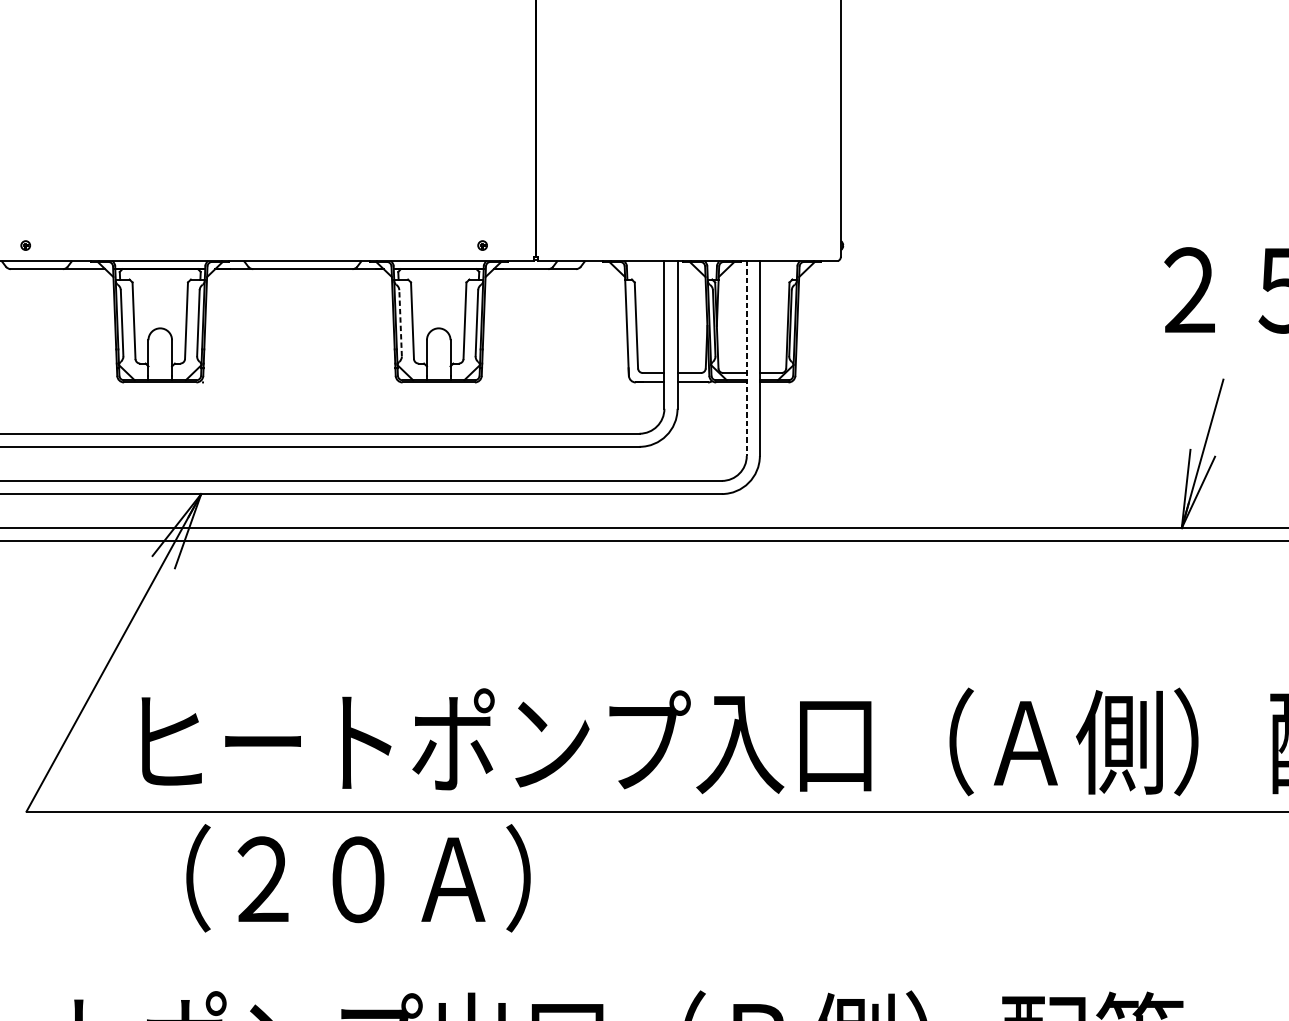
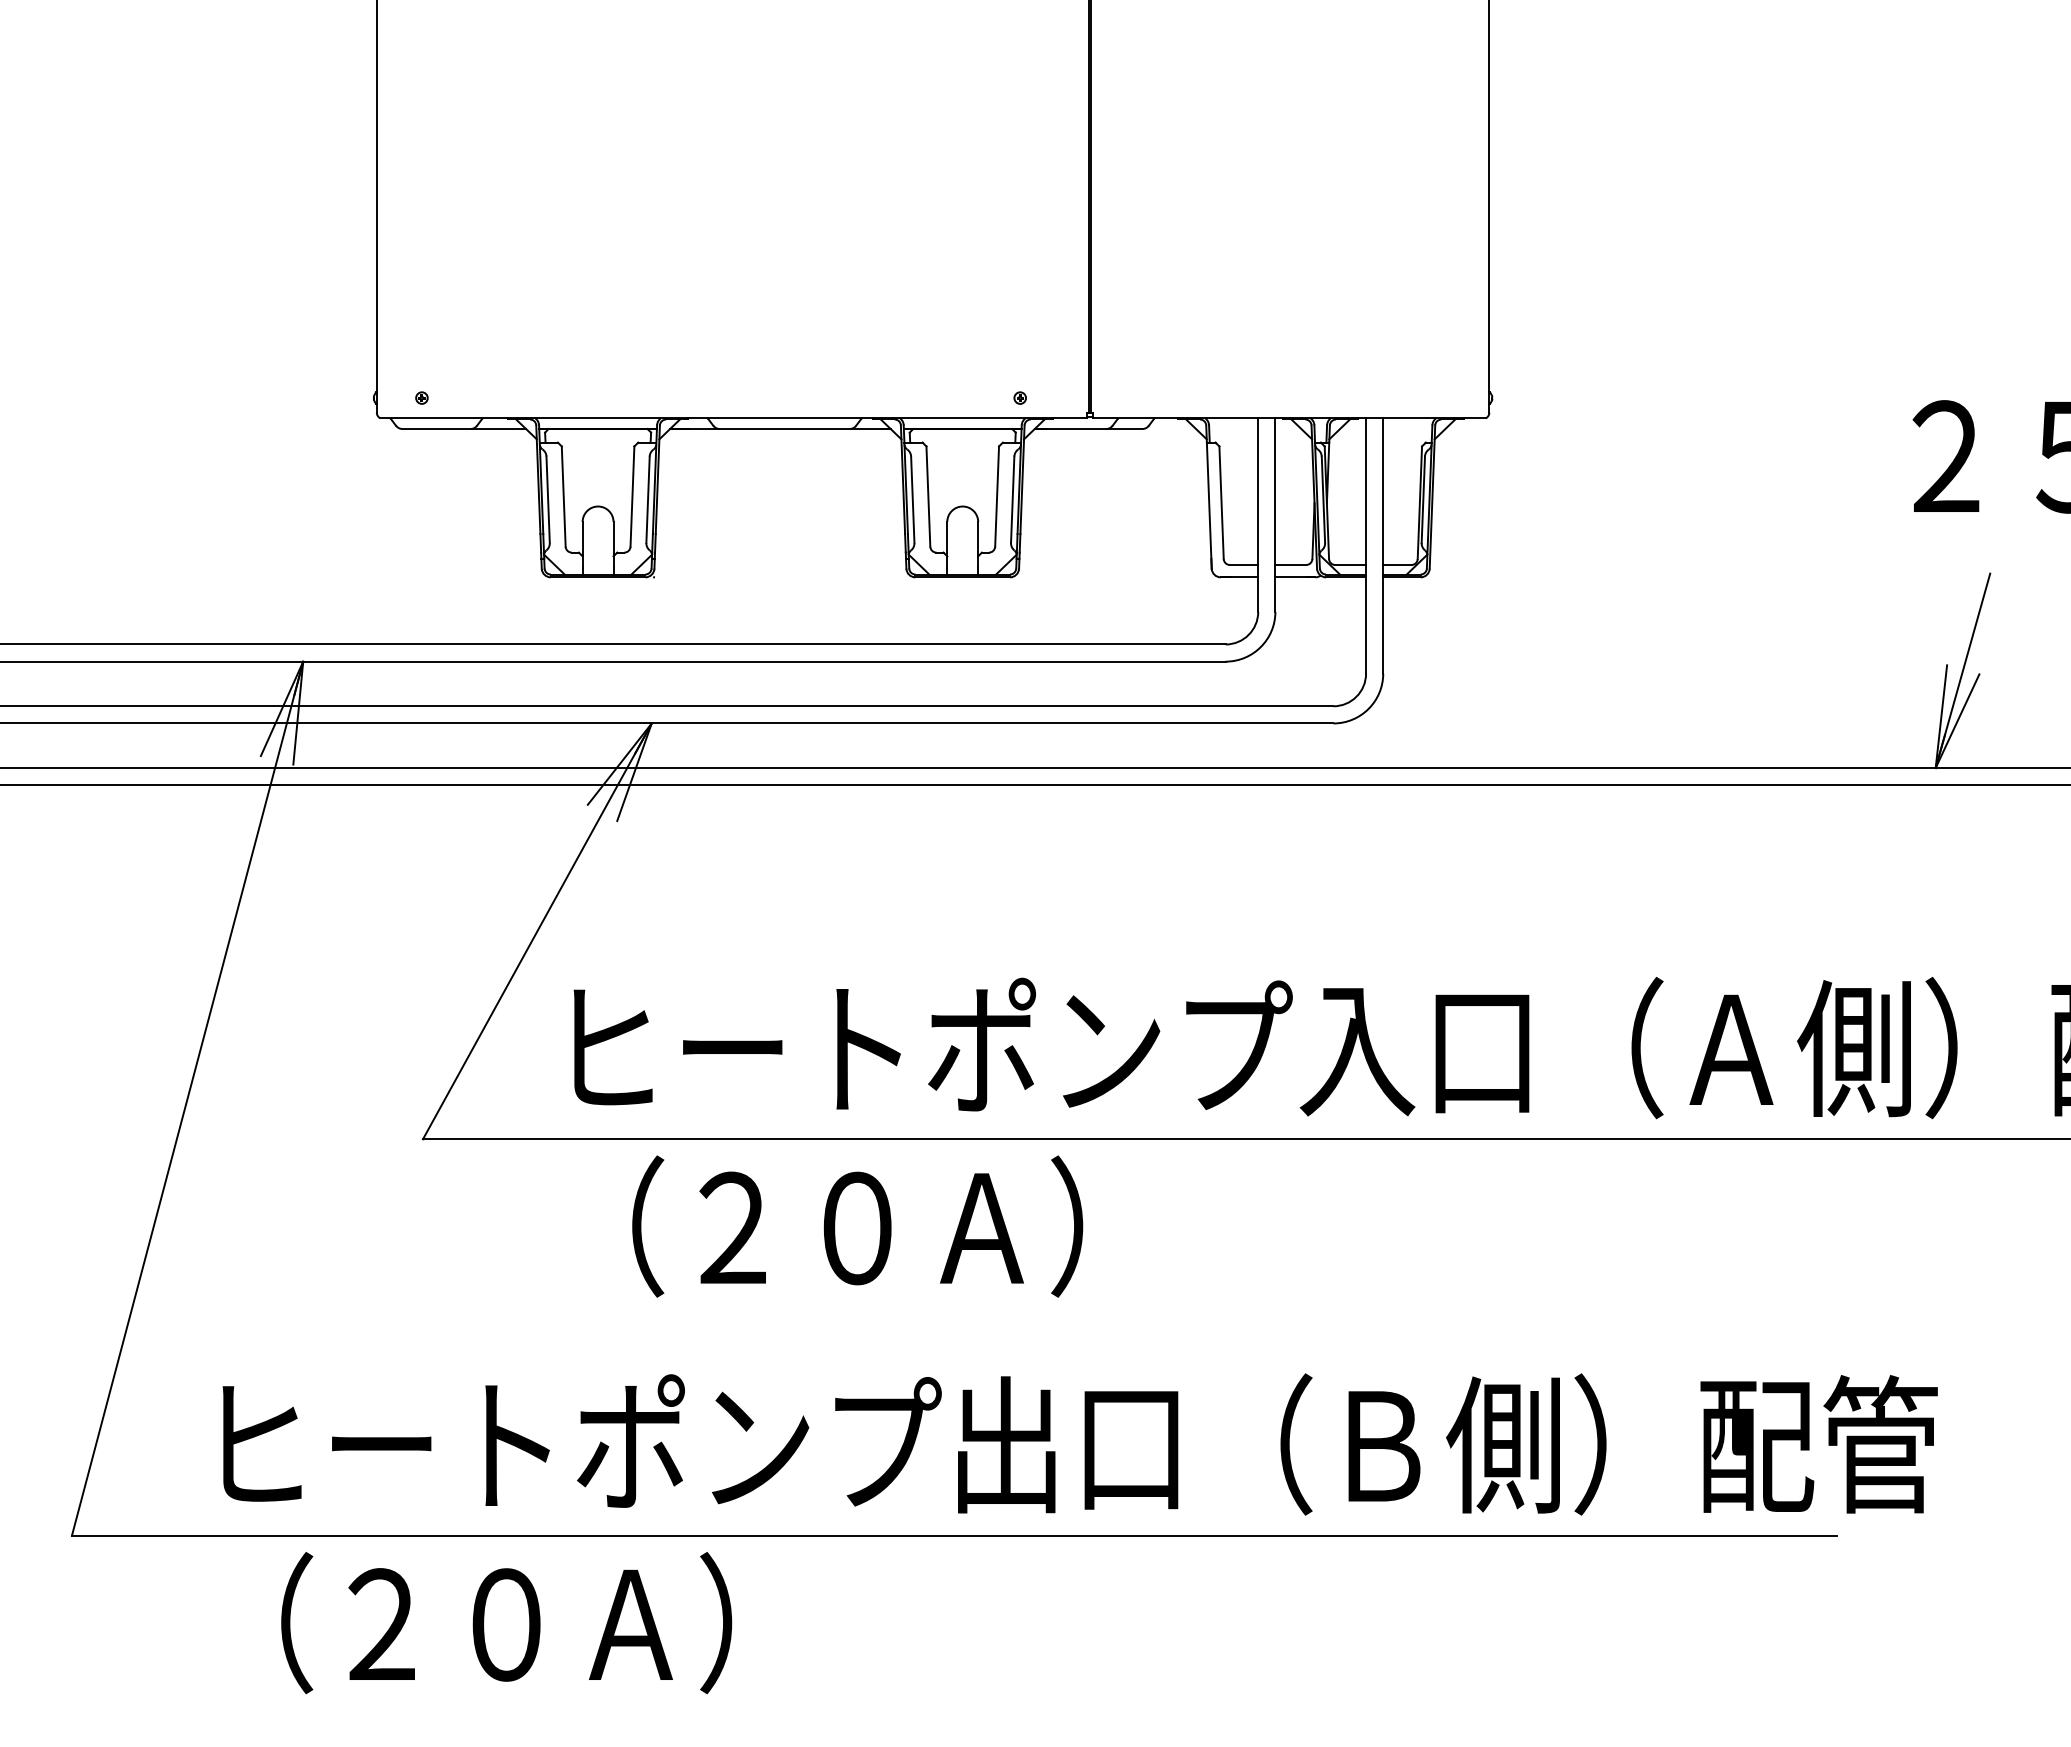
line: (400, 323) -> (912, 499), dashed -> solid
line: (747, 358) -> (1366, 546), dashed -> solid

